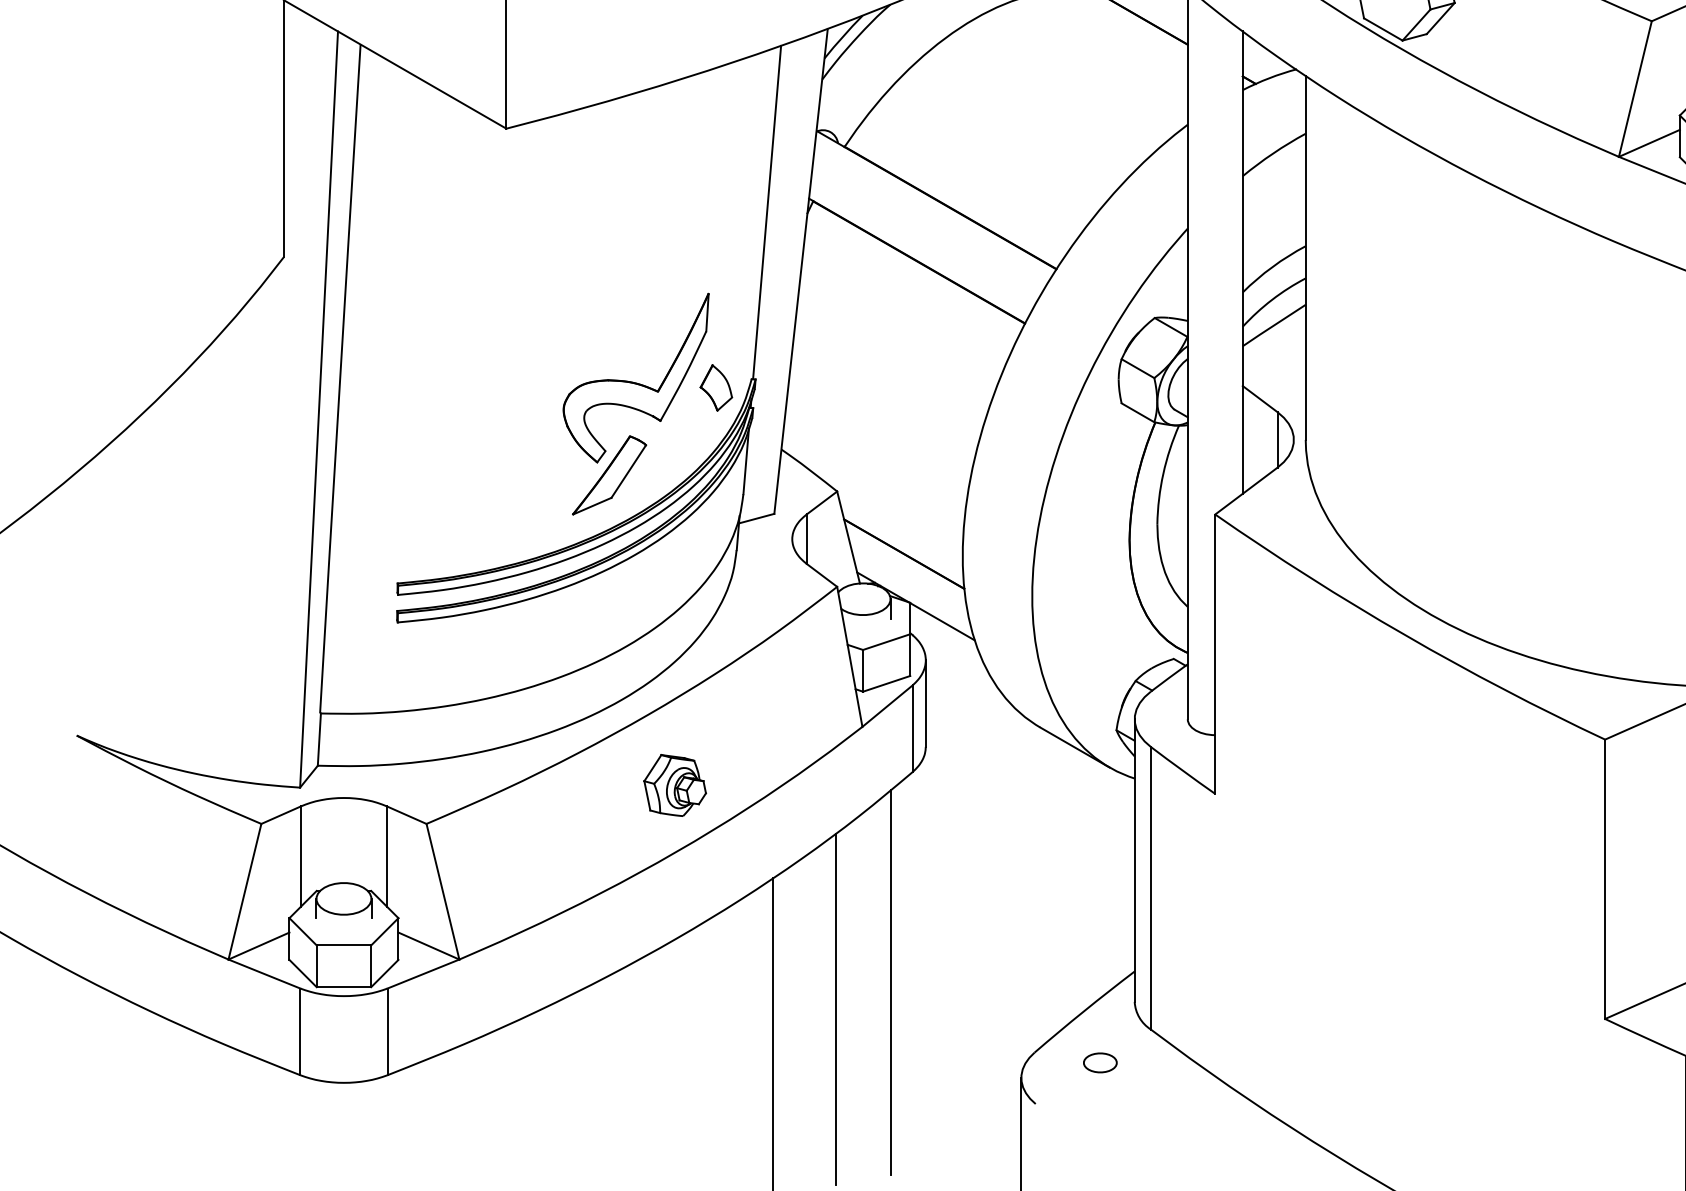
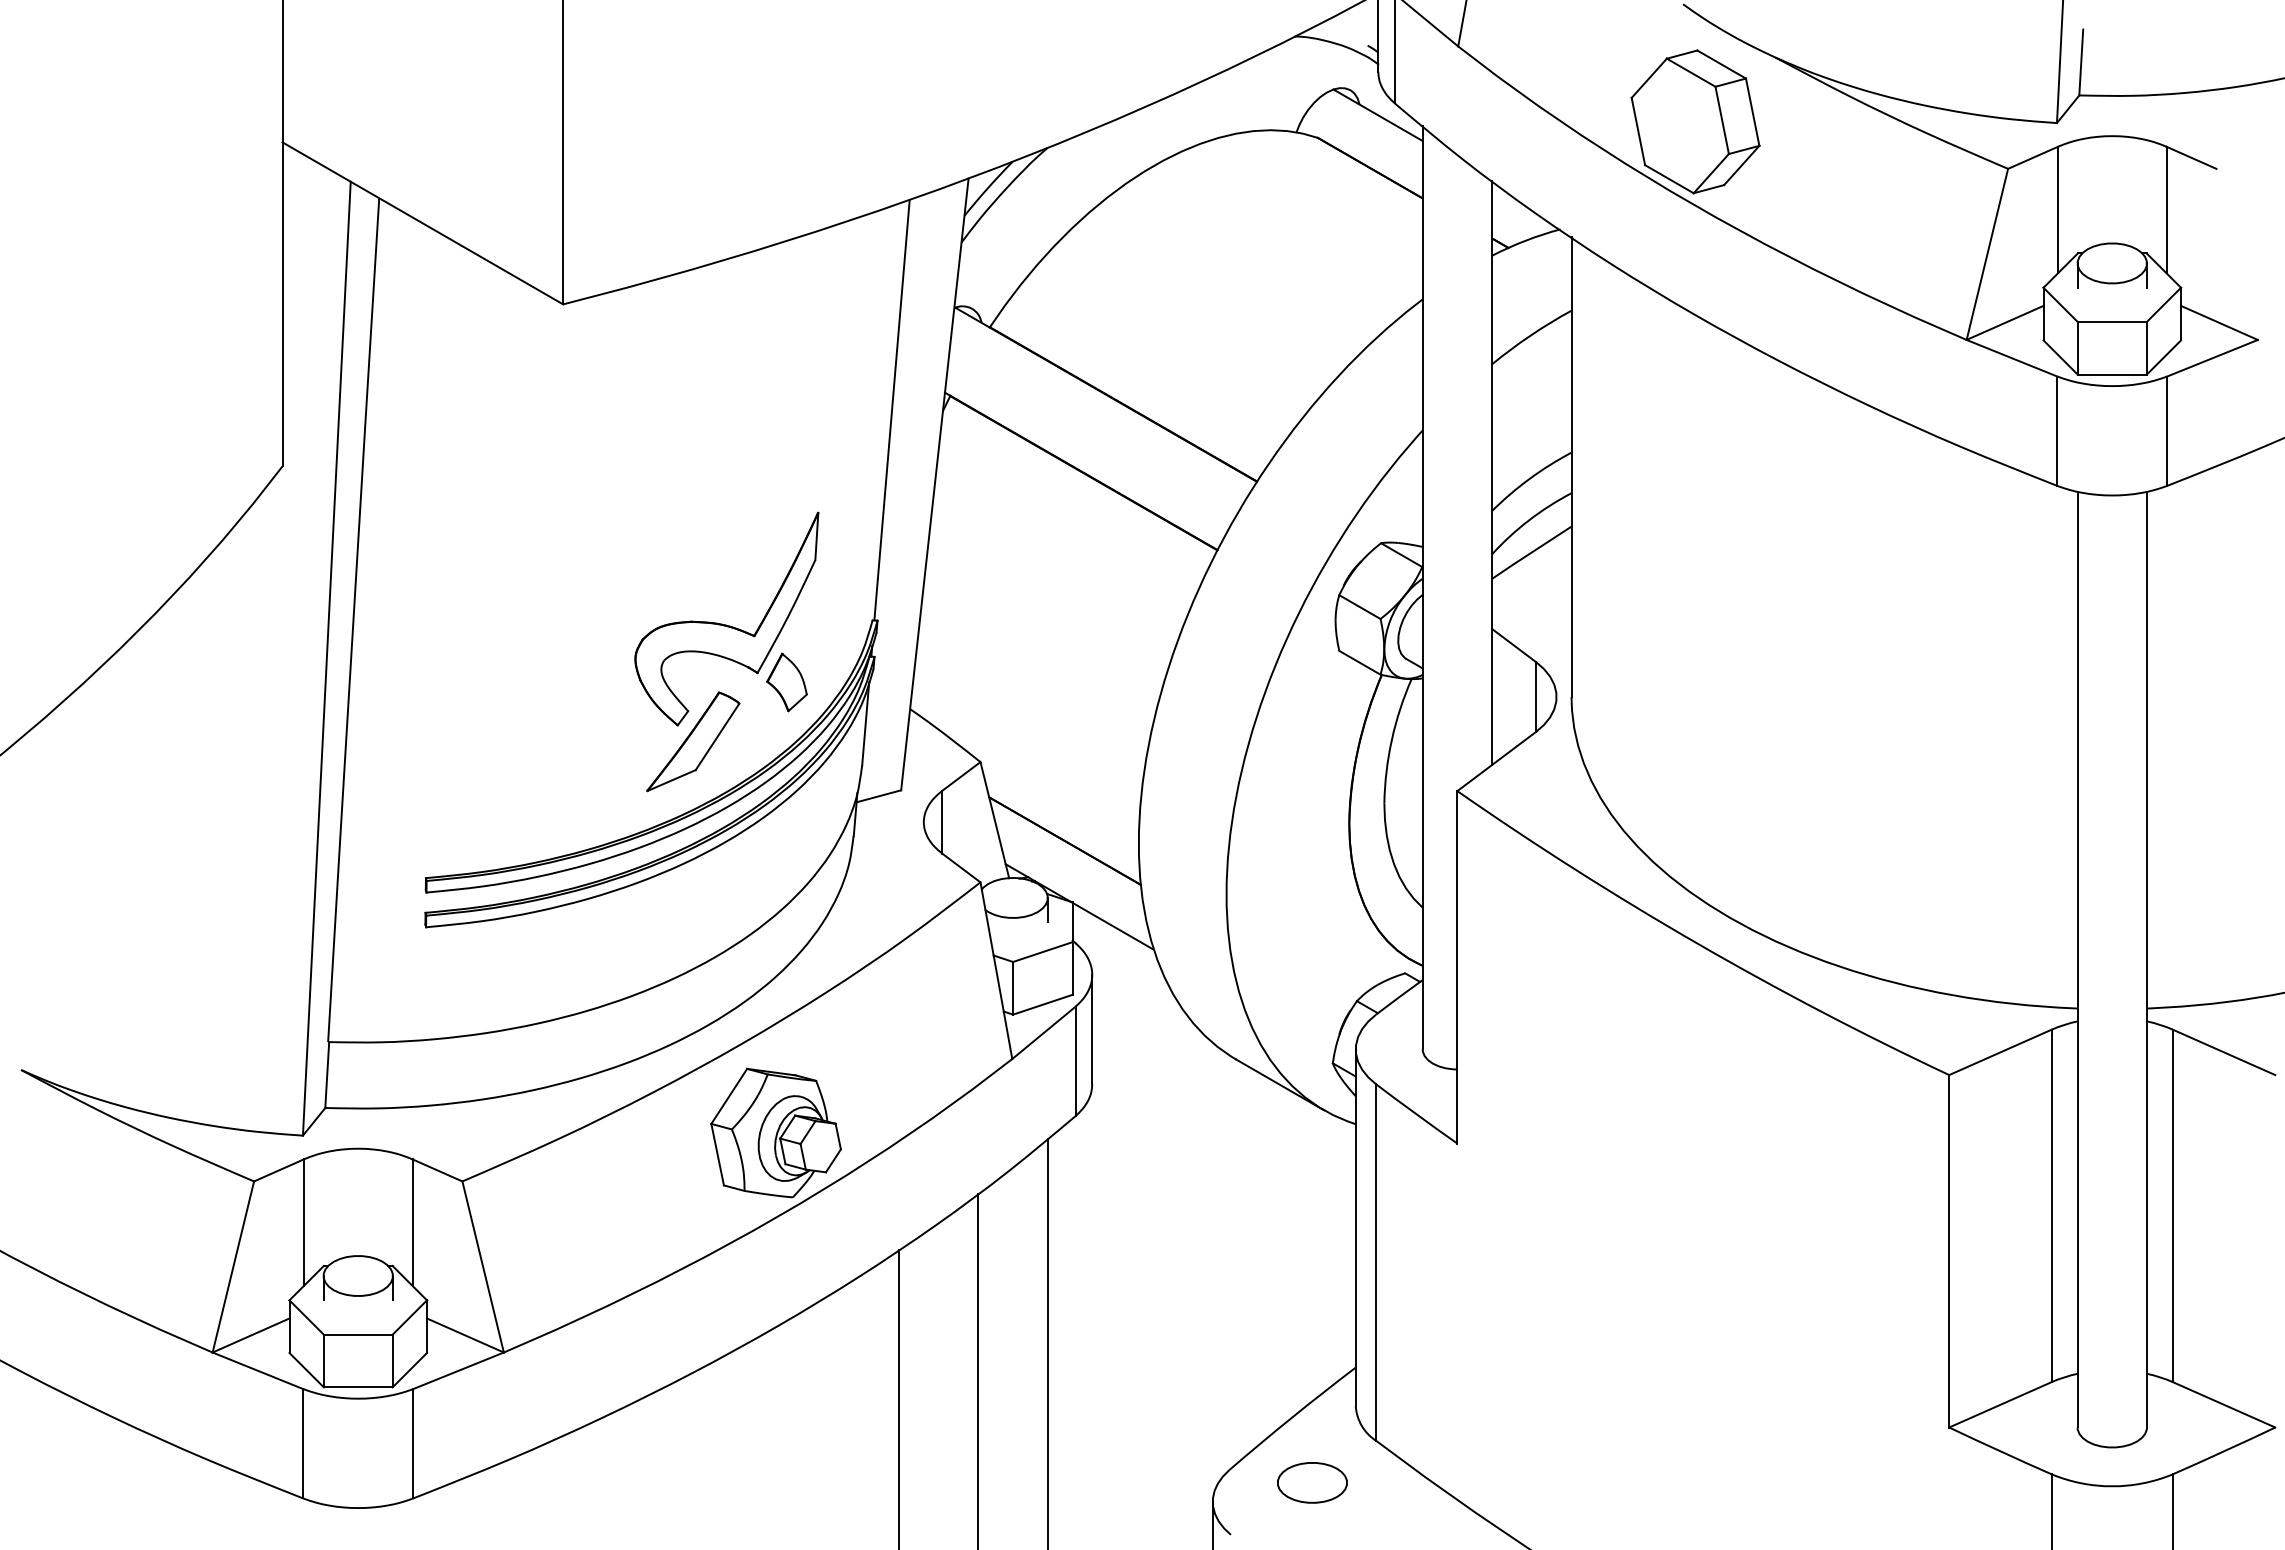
part: (715, 387) -> (786, 682), moved
part: (674, 785) -> (775, 1132), size x1.67
part: (1100, 1062) -> (1312, 1482), size x1.67

